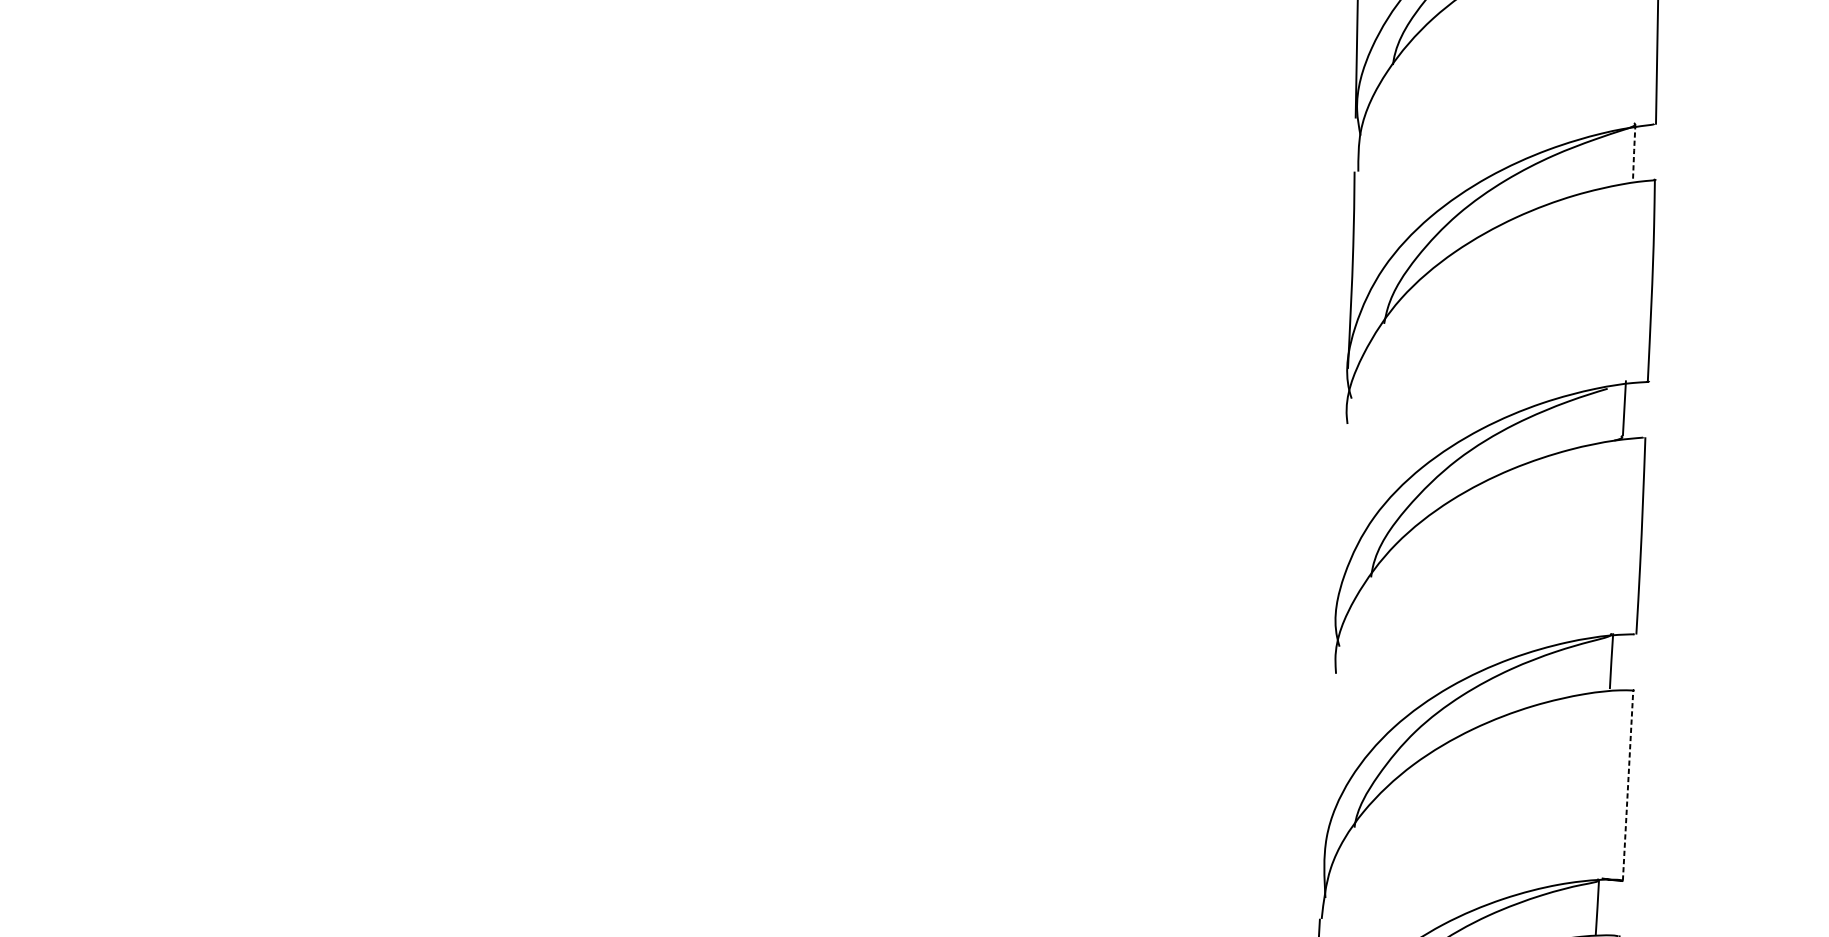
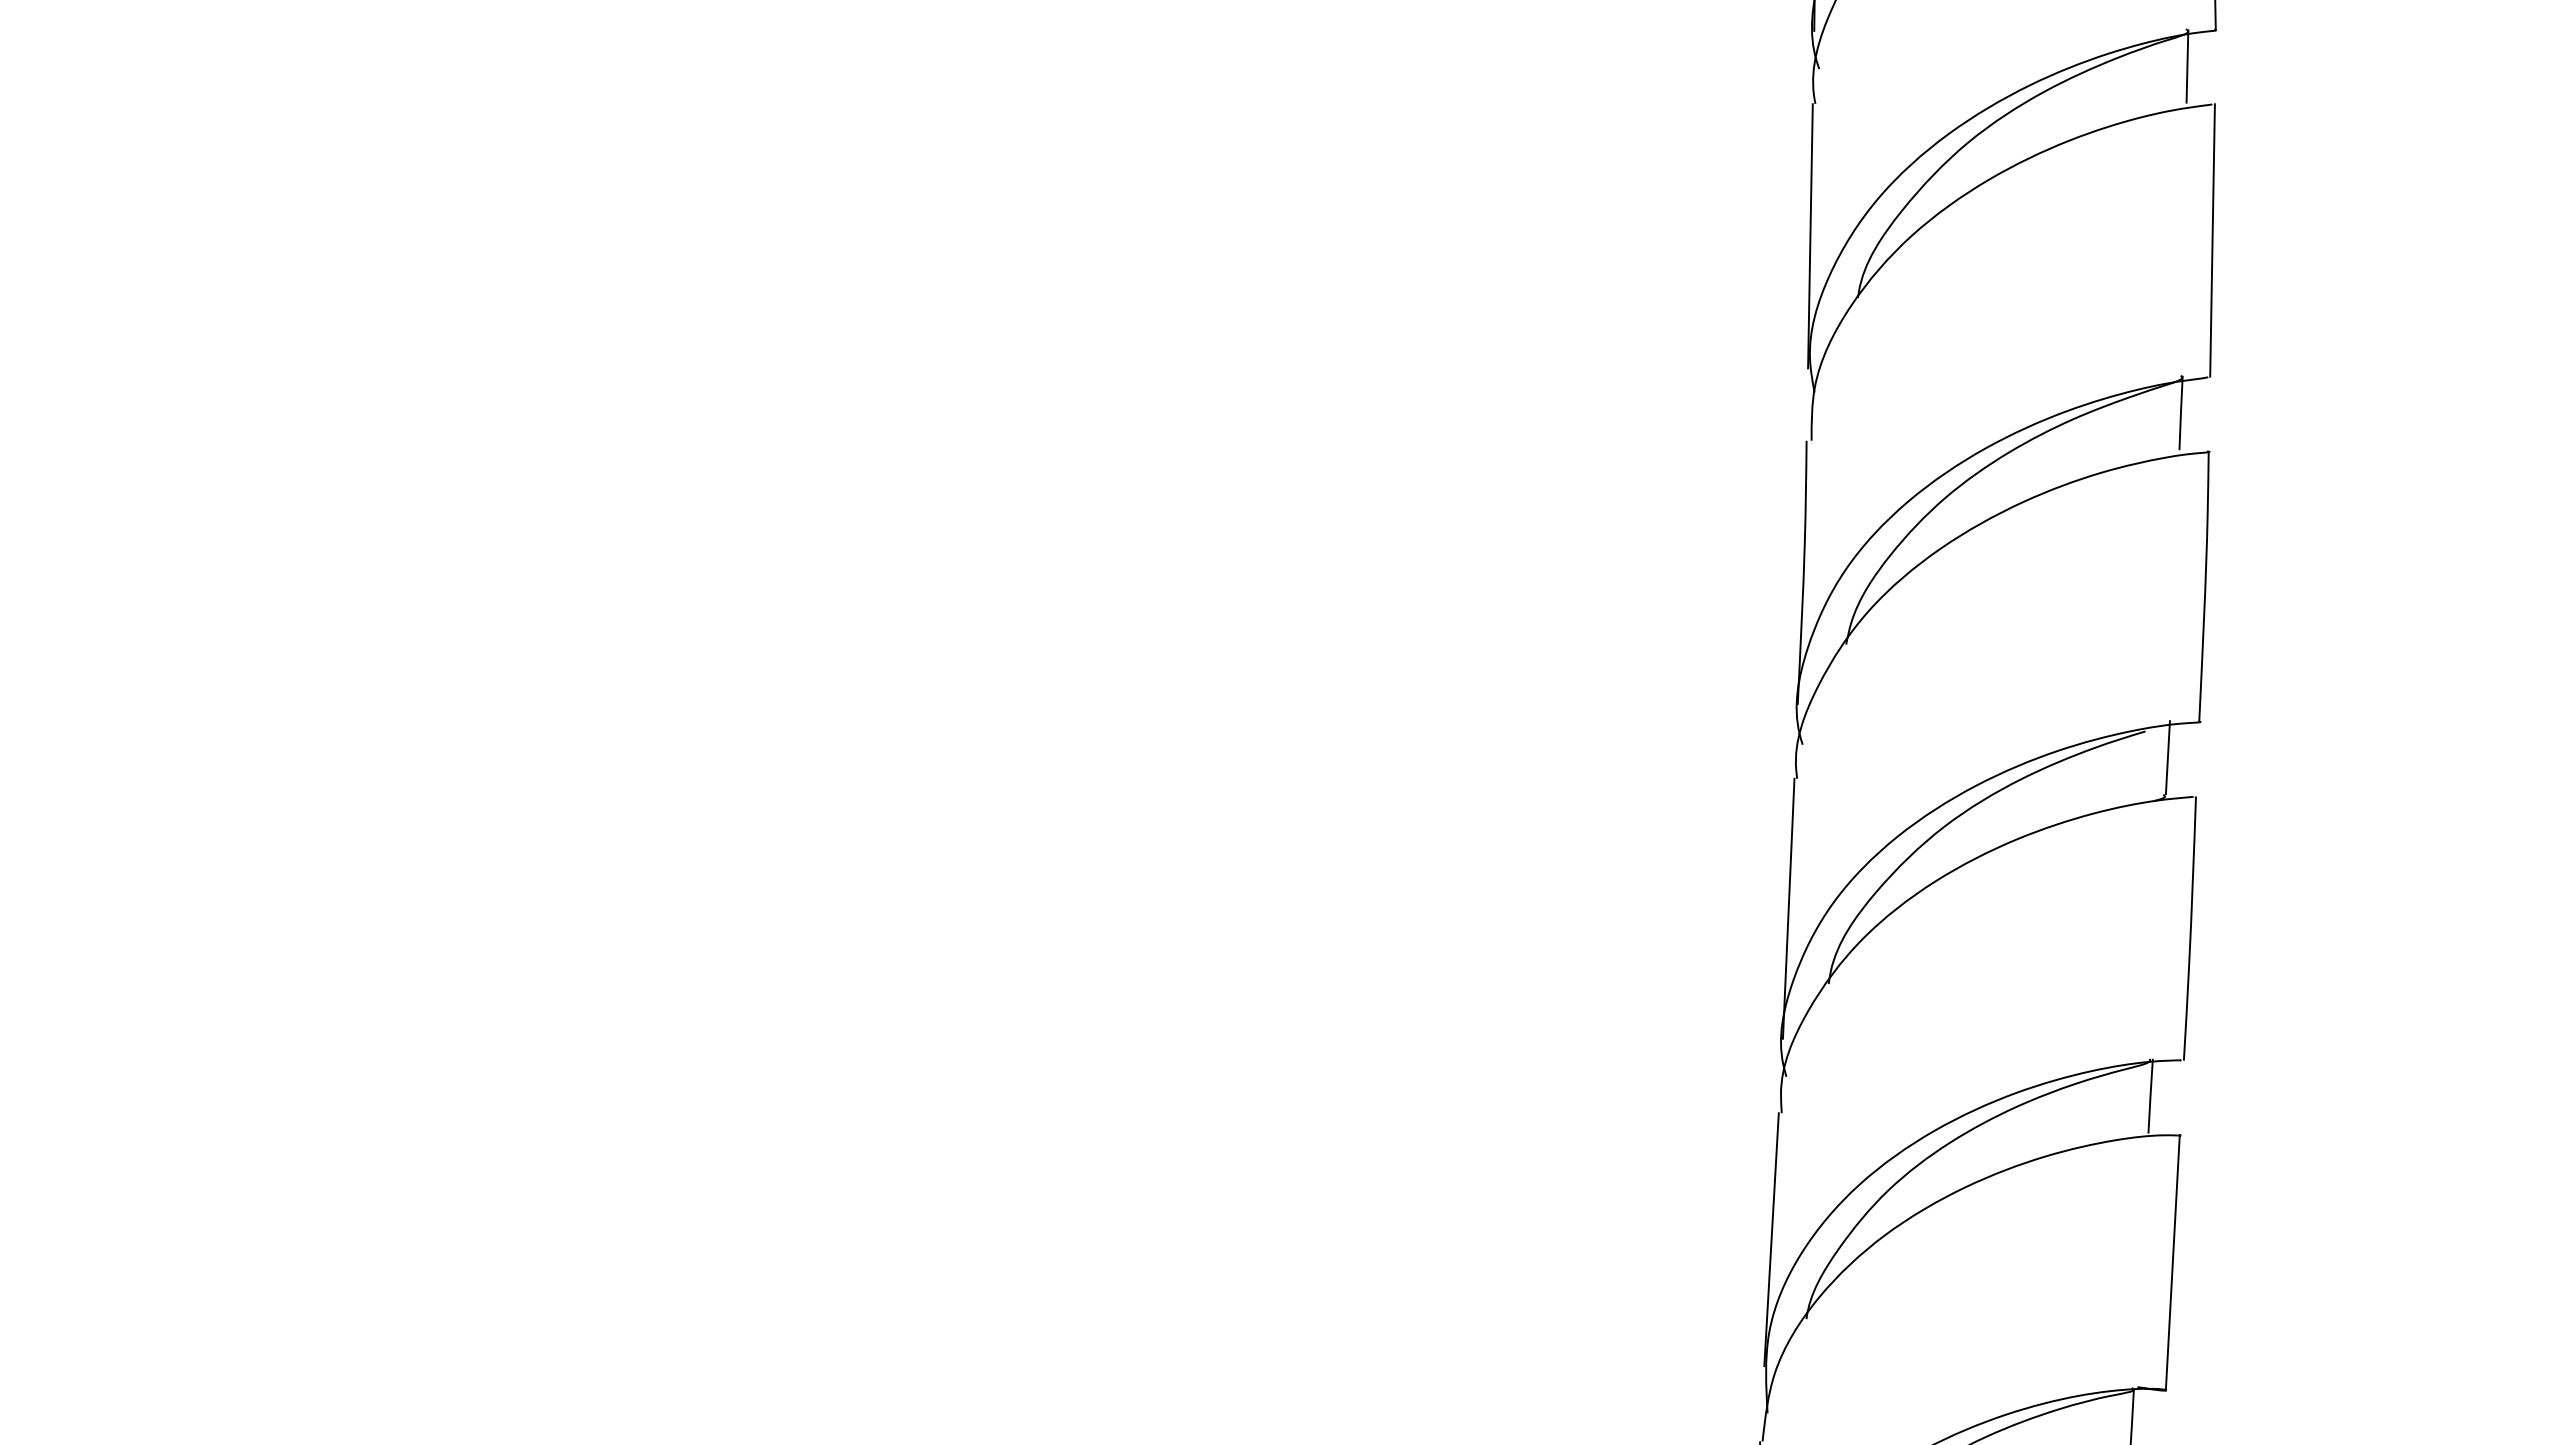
line: (1633, 150) -> (2180, 412), dashed -> solid
line: (1341, 520) -> (1788, 908), added
line: (1328, 768) -> (1771, 1239), added
line: (1627, 785) -> (2172, 1262), dashed -> solid

